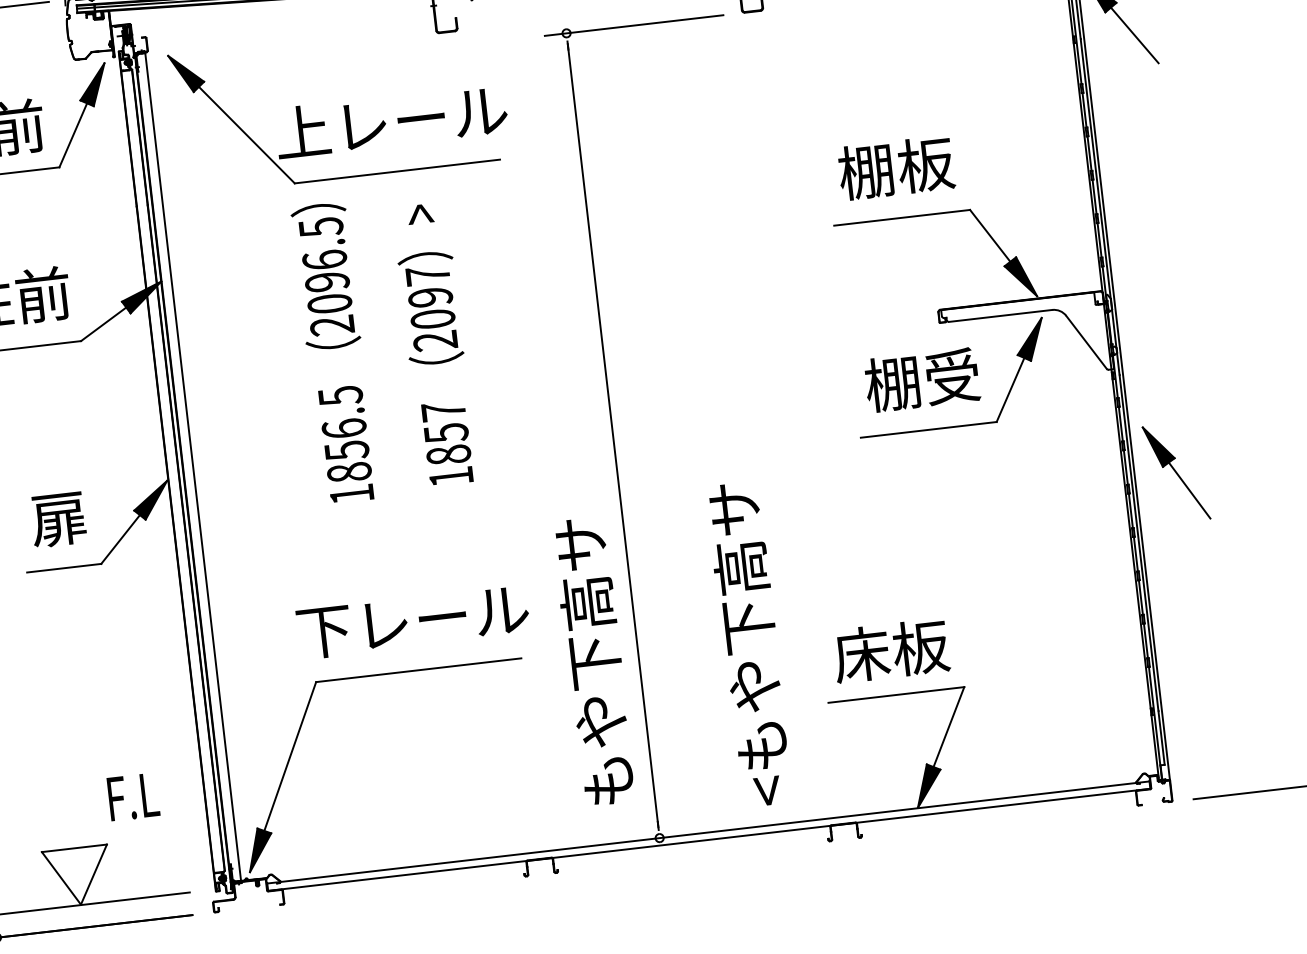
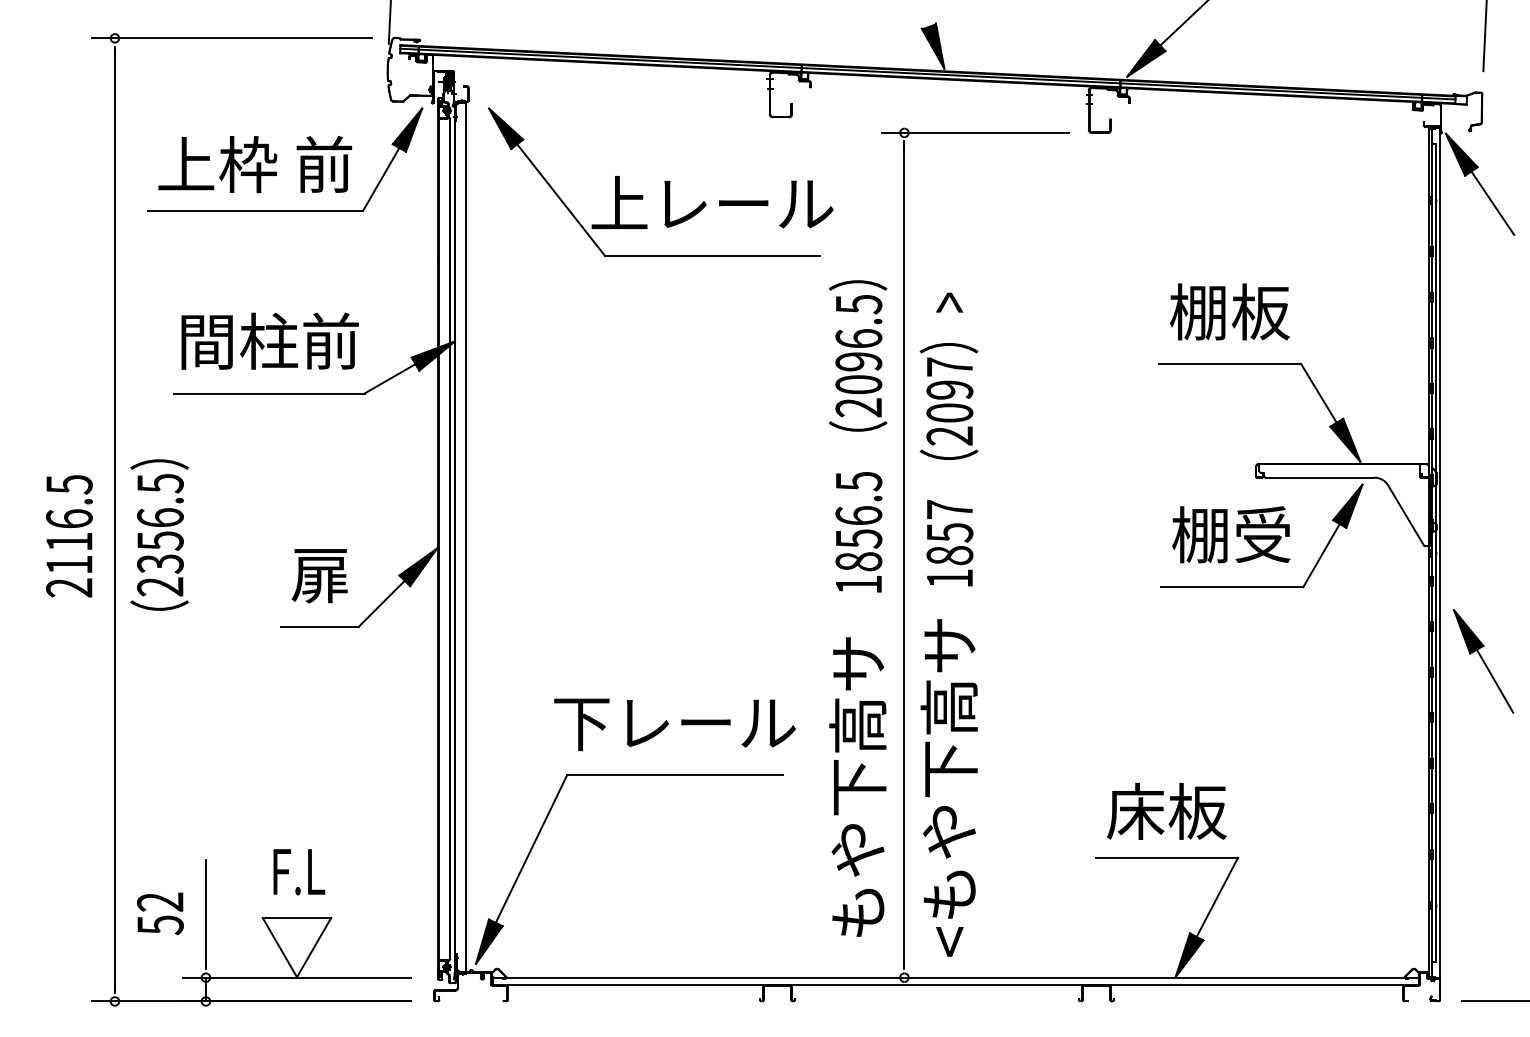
text: (434, 344) -> (948, 439), moved
text: (334, 353) -> (857, 436), moved
text: (749, 644) -> (948, 787), moved
text: (133, 797) -> (299, 872), moved

